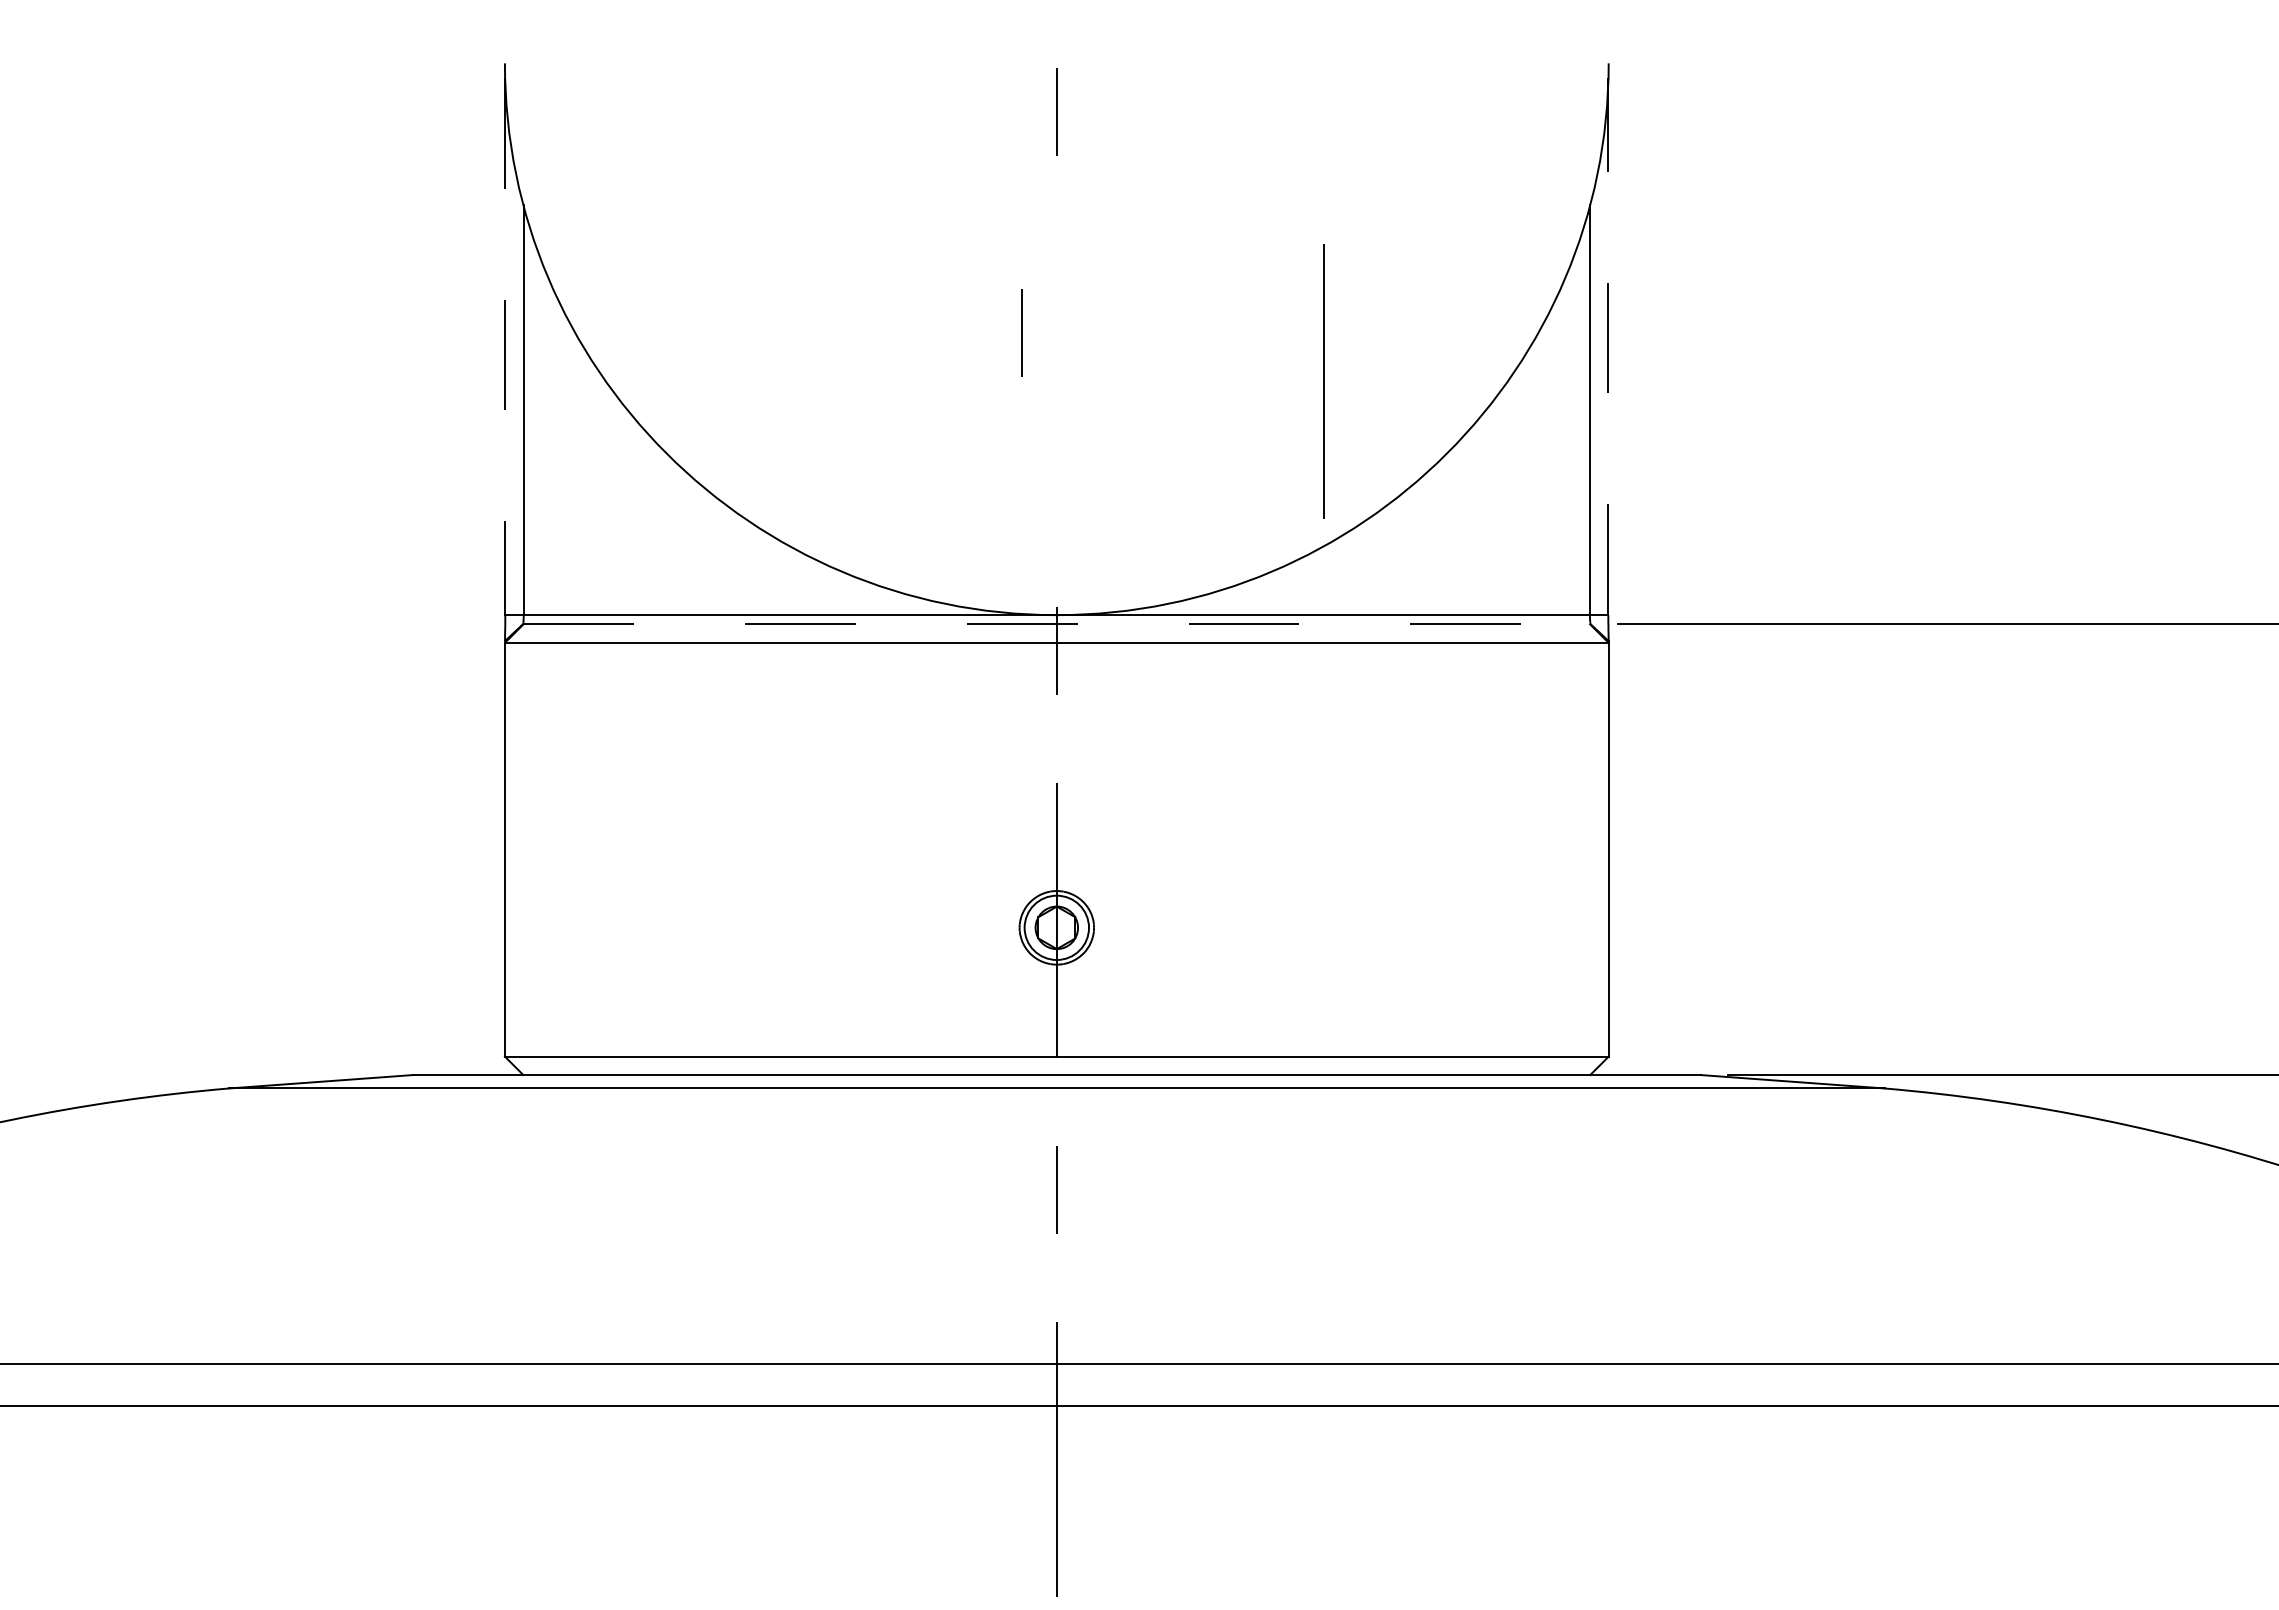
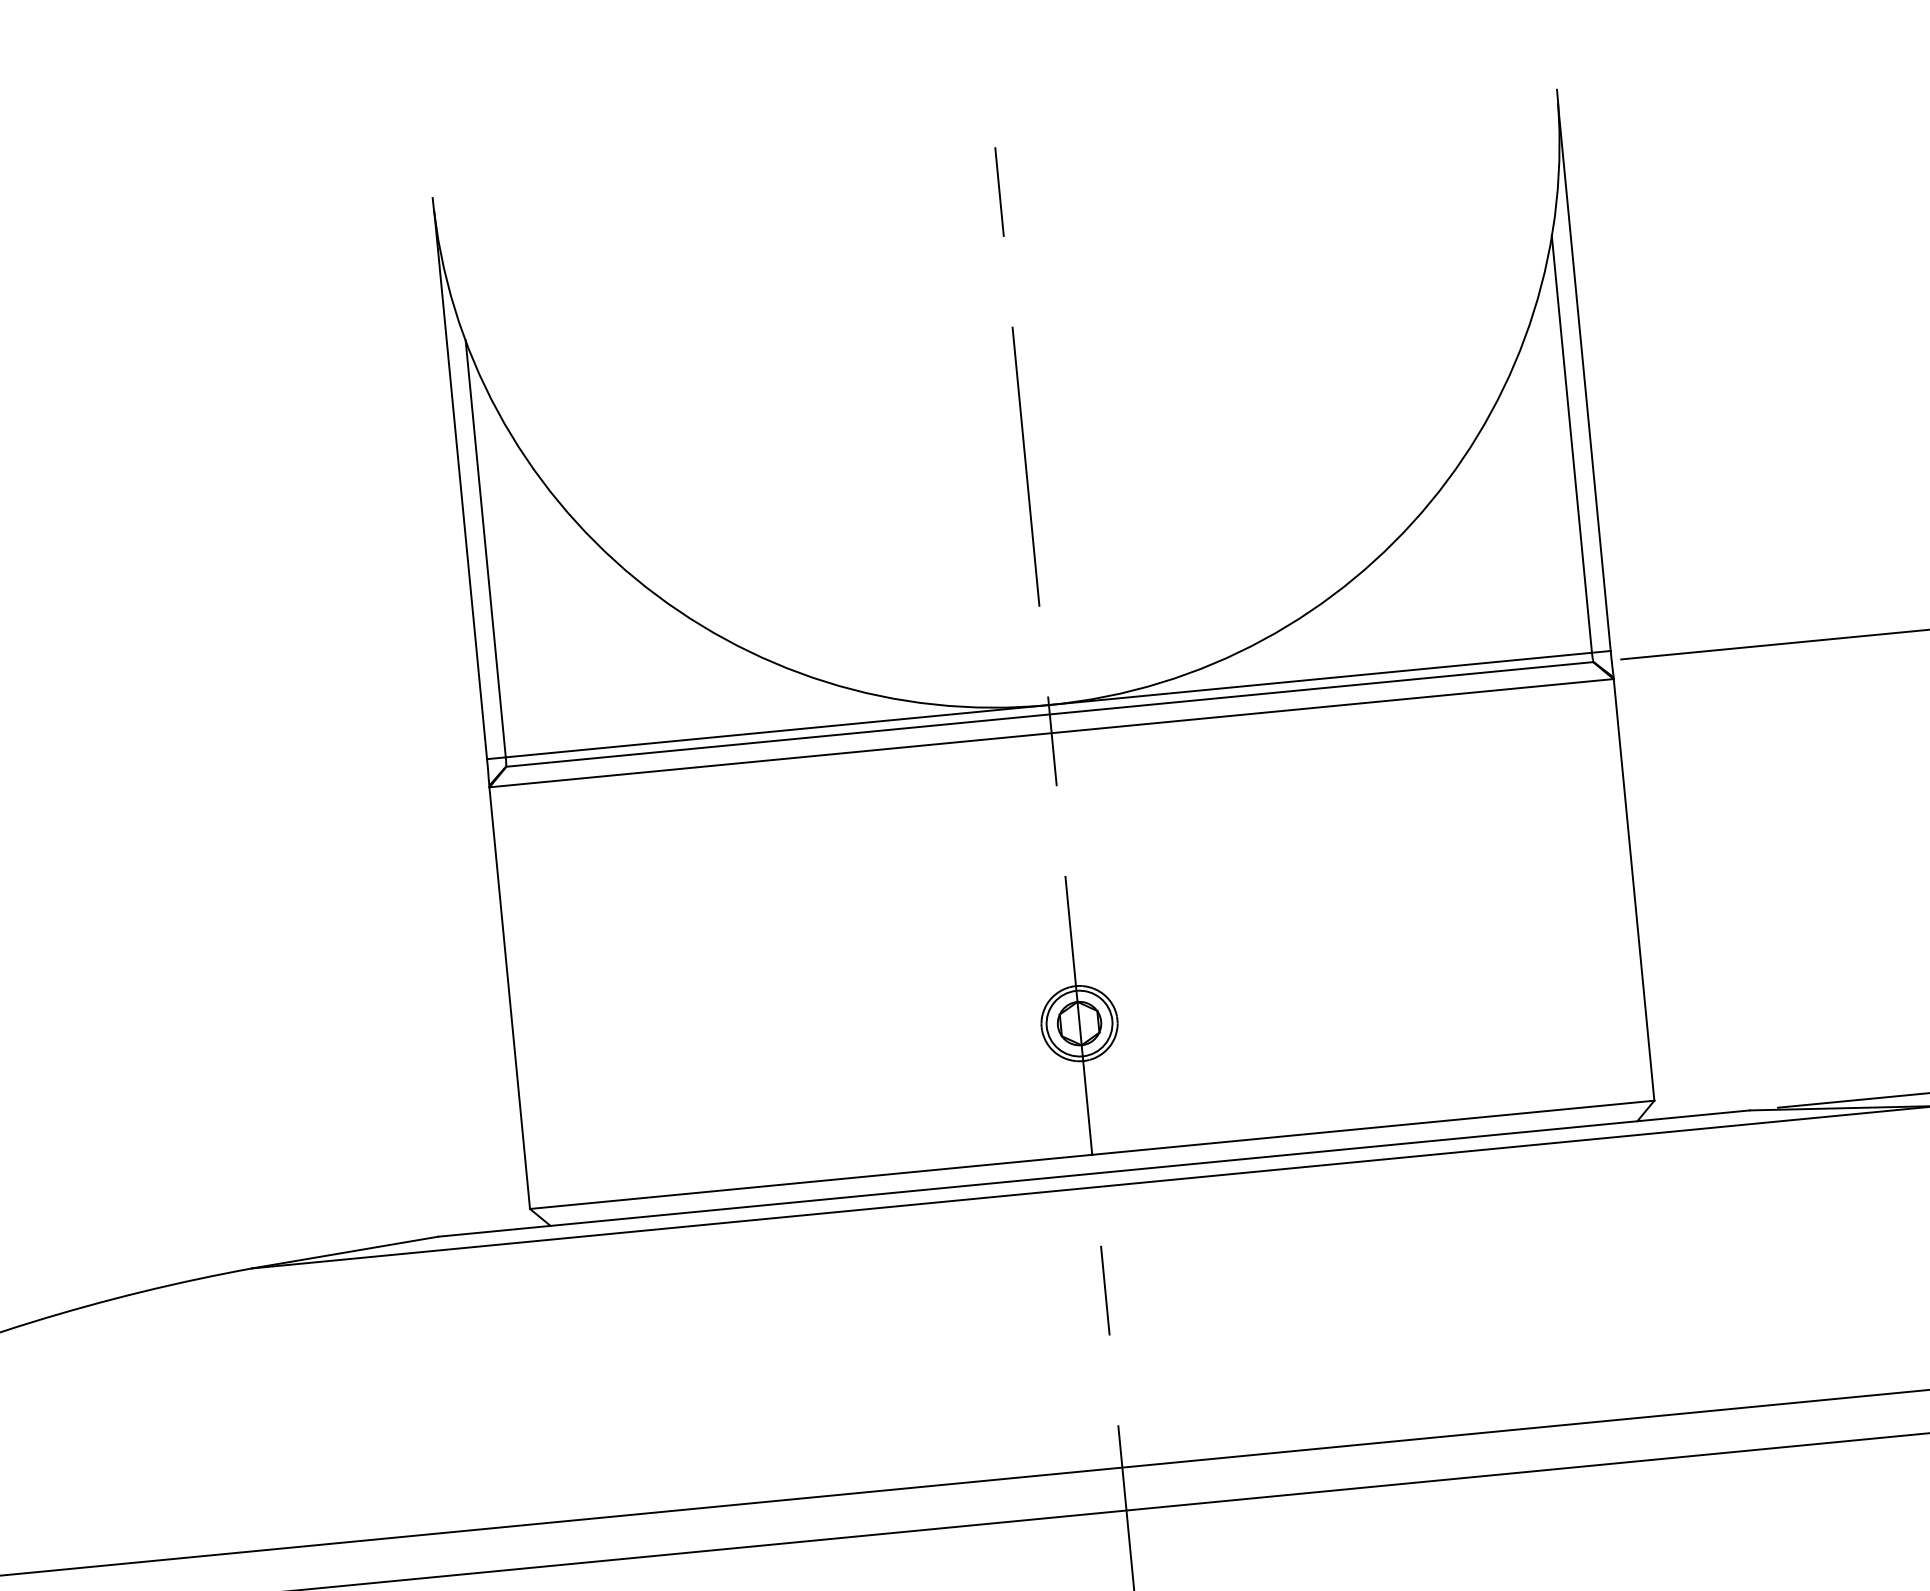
line: (1021, 332) -> (985, 420), removed
line: (505, 346) -> (460, 485), dashed -> solid
line: (1608, 346) -> (1584, 377), dashed -> solid
line: (1323, 381) -> (1025, 467), moved
line: (1057, 624) -> (1050, 714), dashed -> solid

